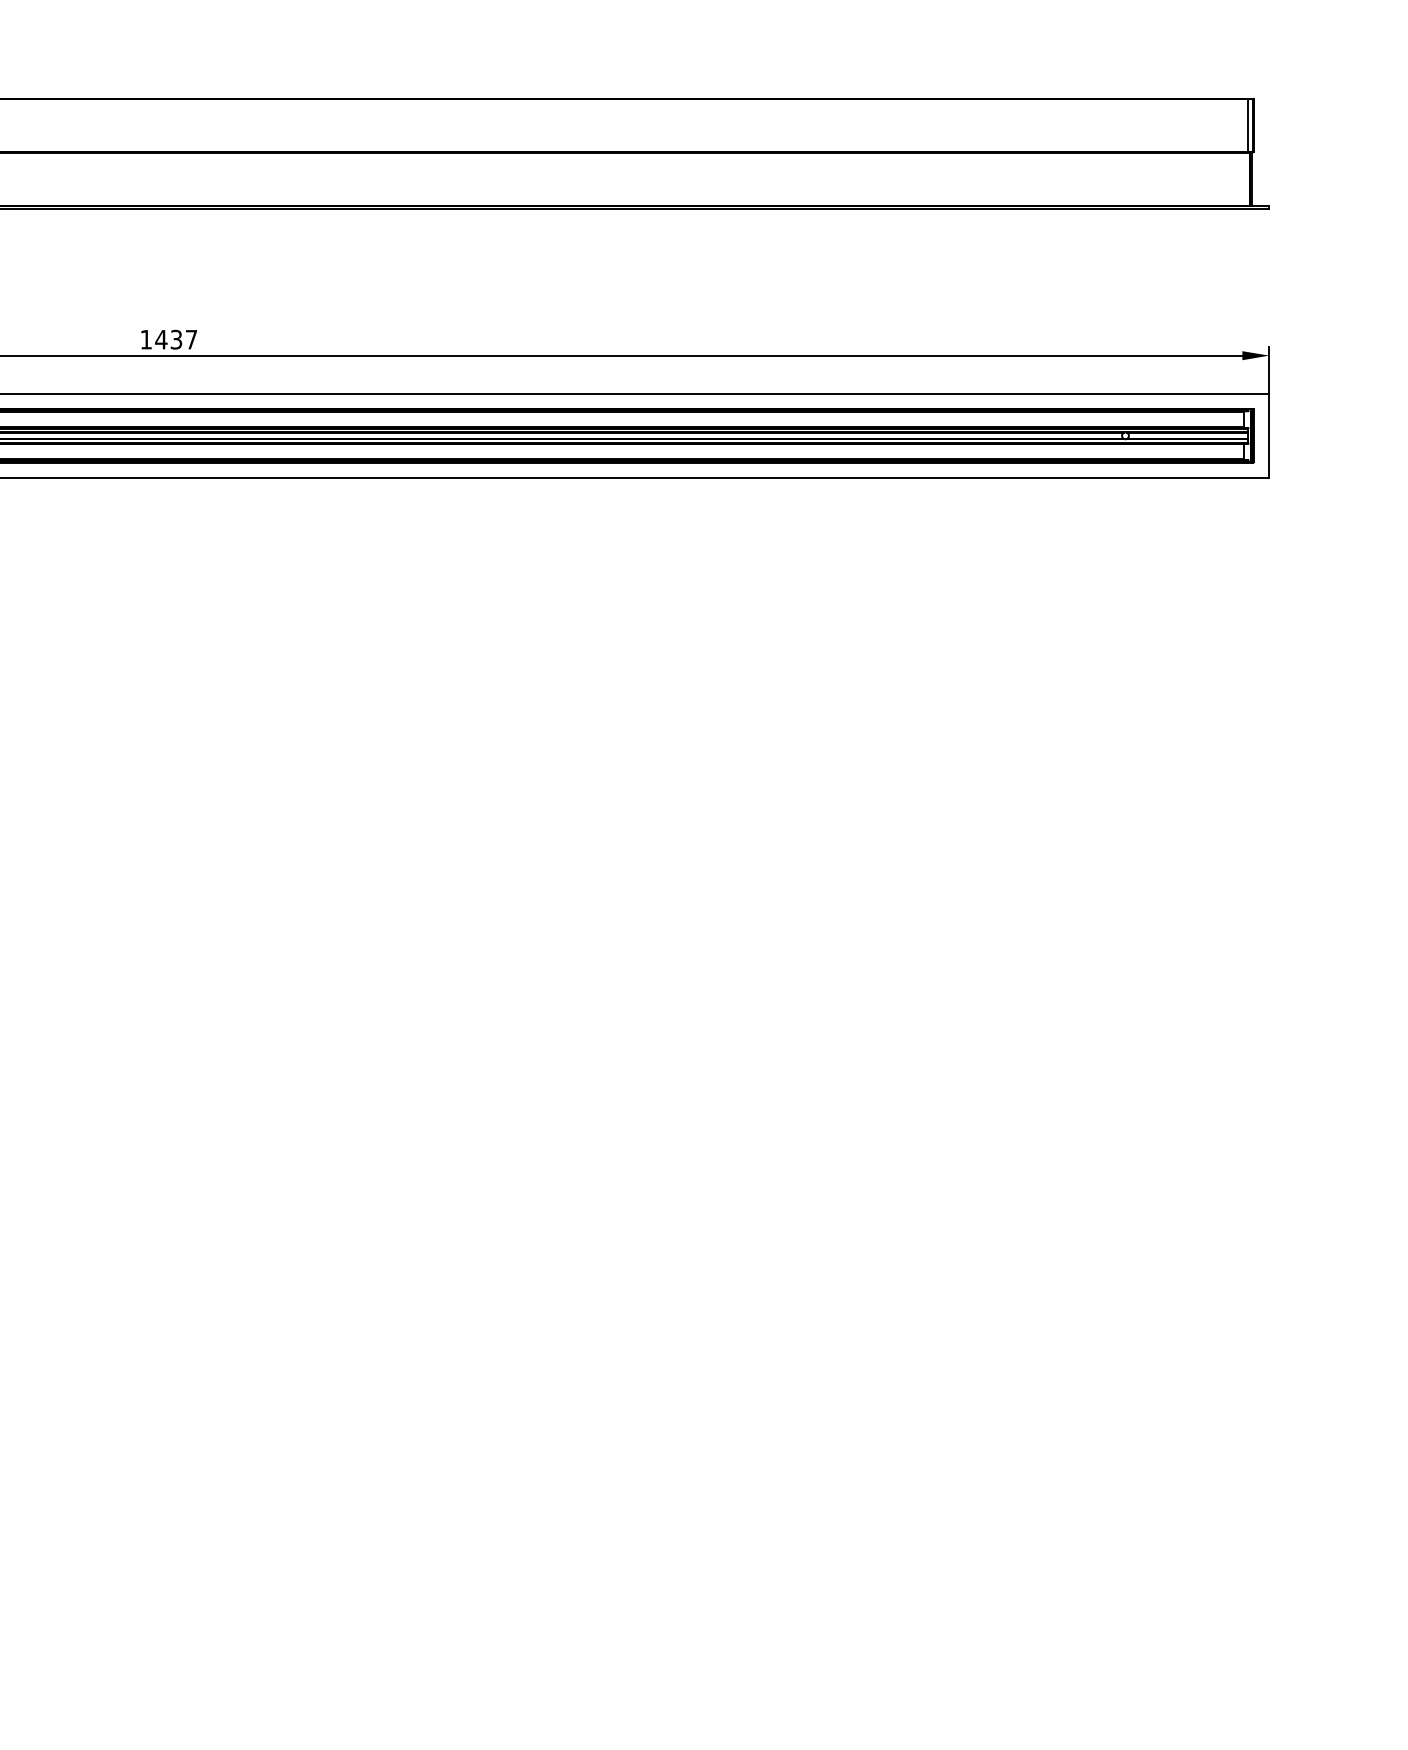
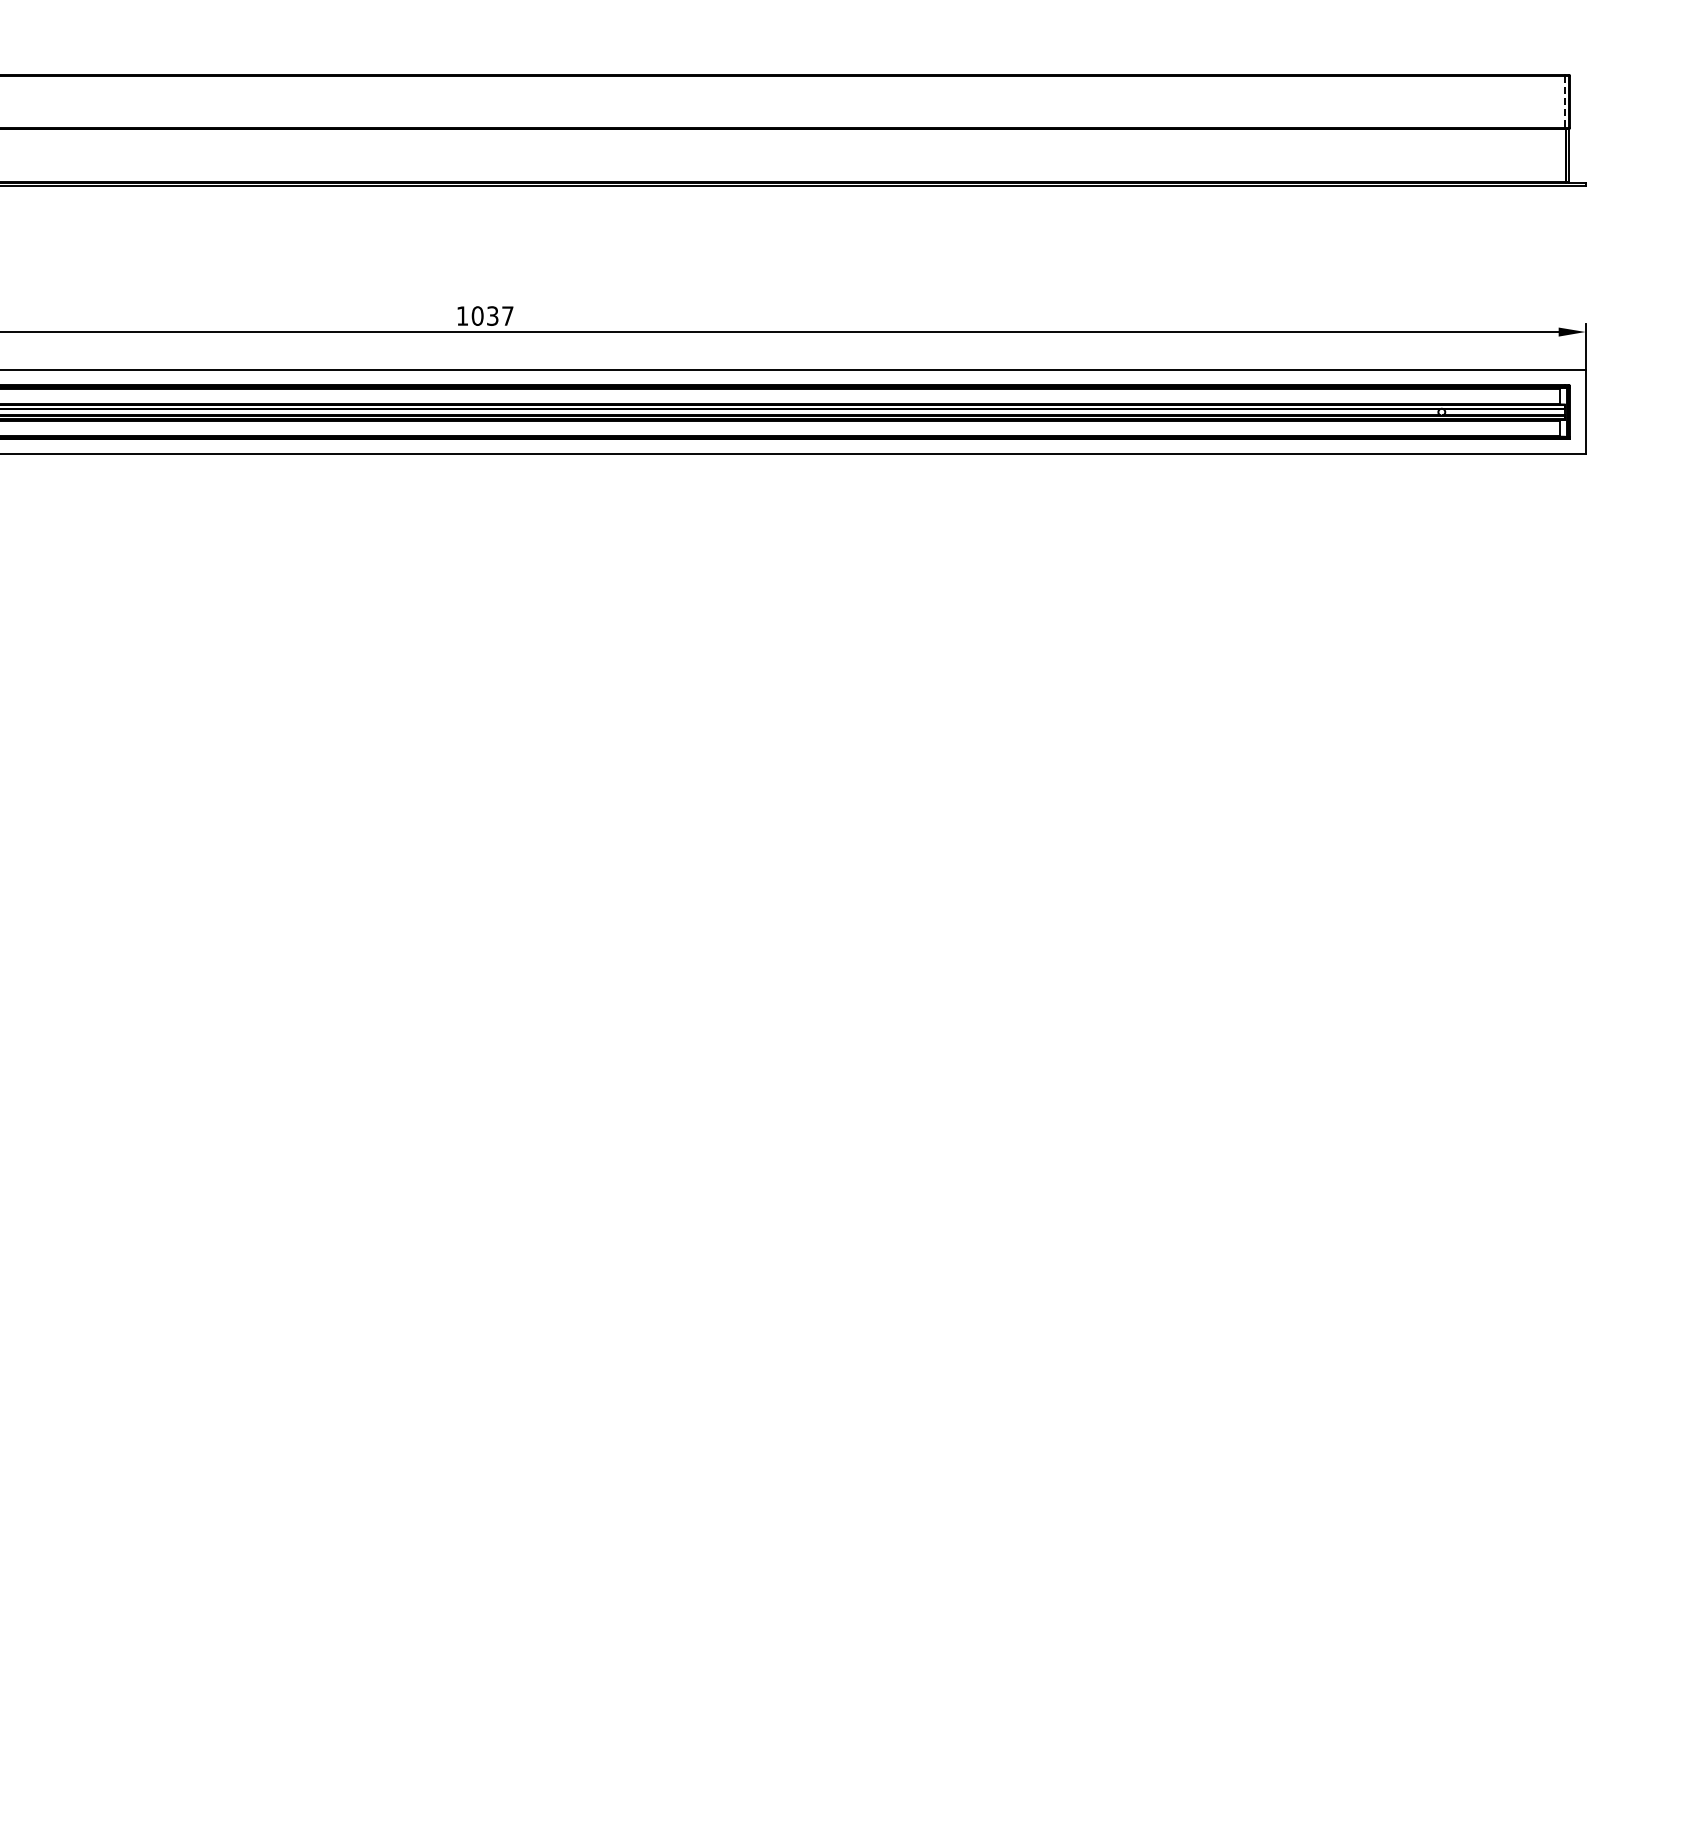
line: (1248, 126) -> (1564, 102), solid -> dashed
text: (161, 339) -> (477, 315), 1437 -> 1037

